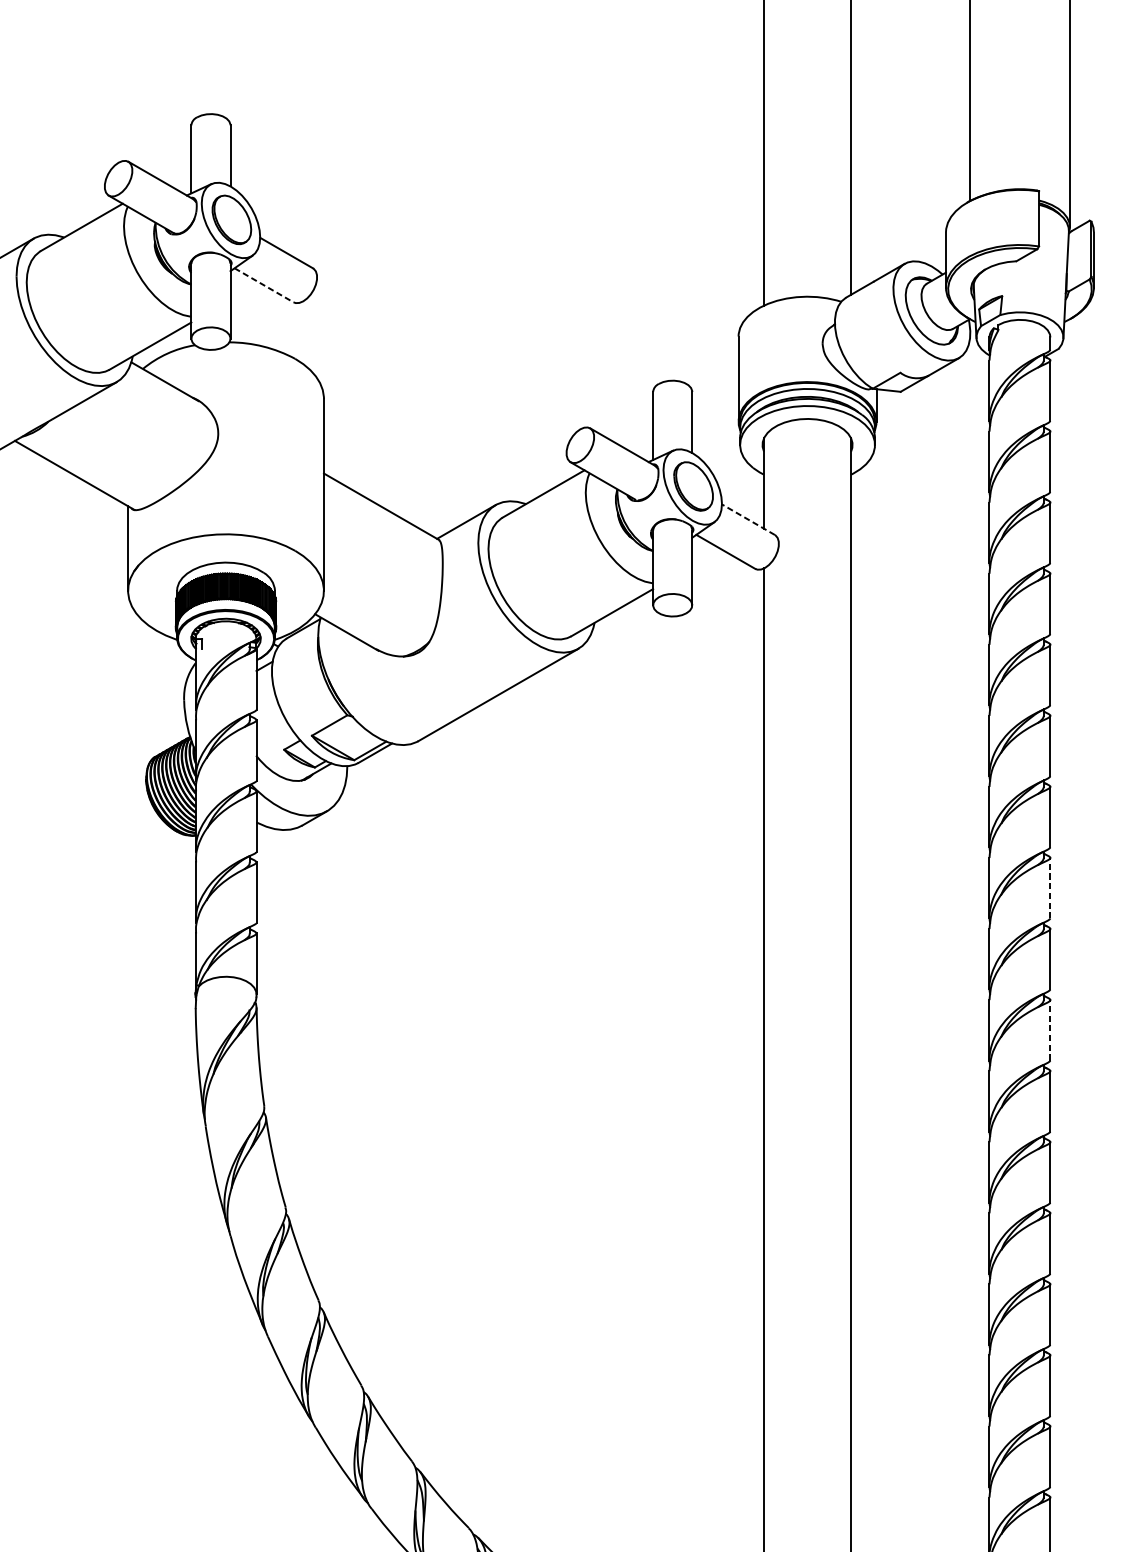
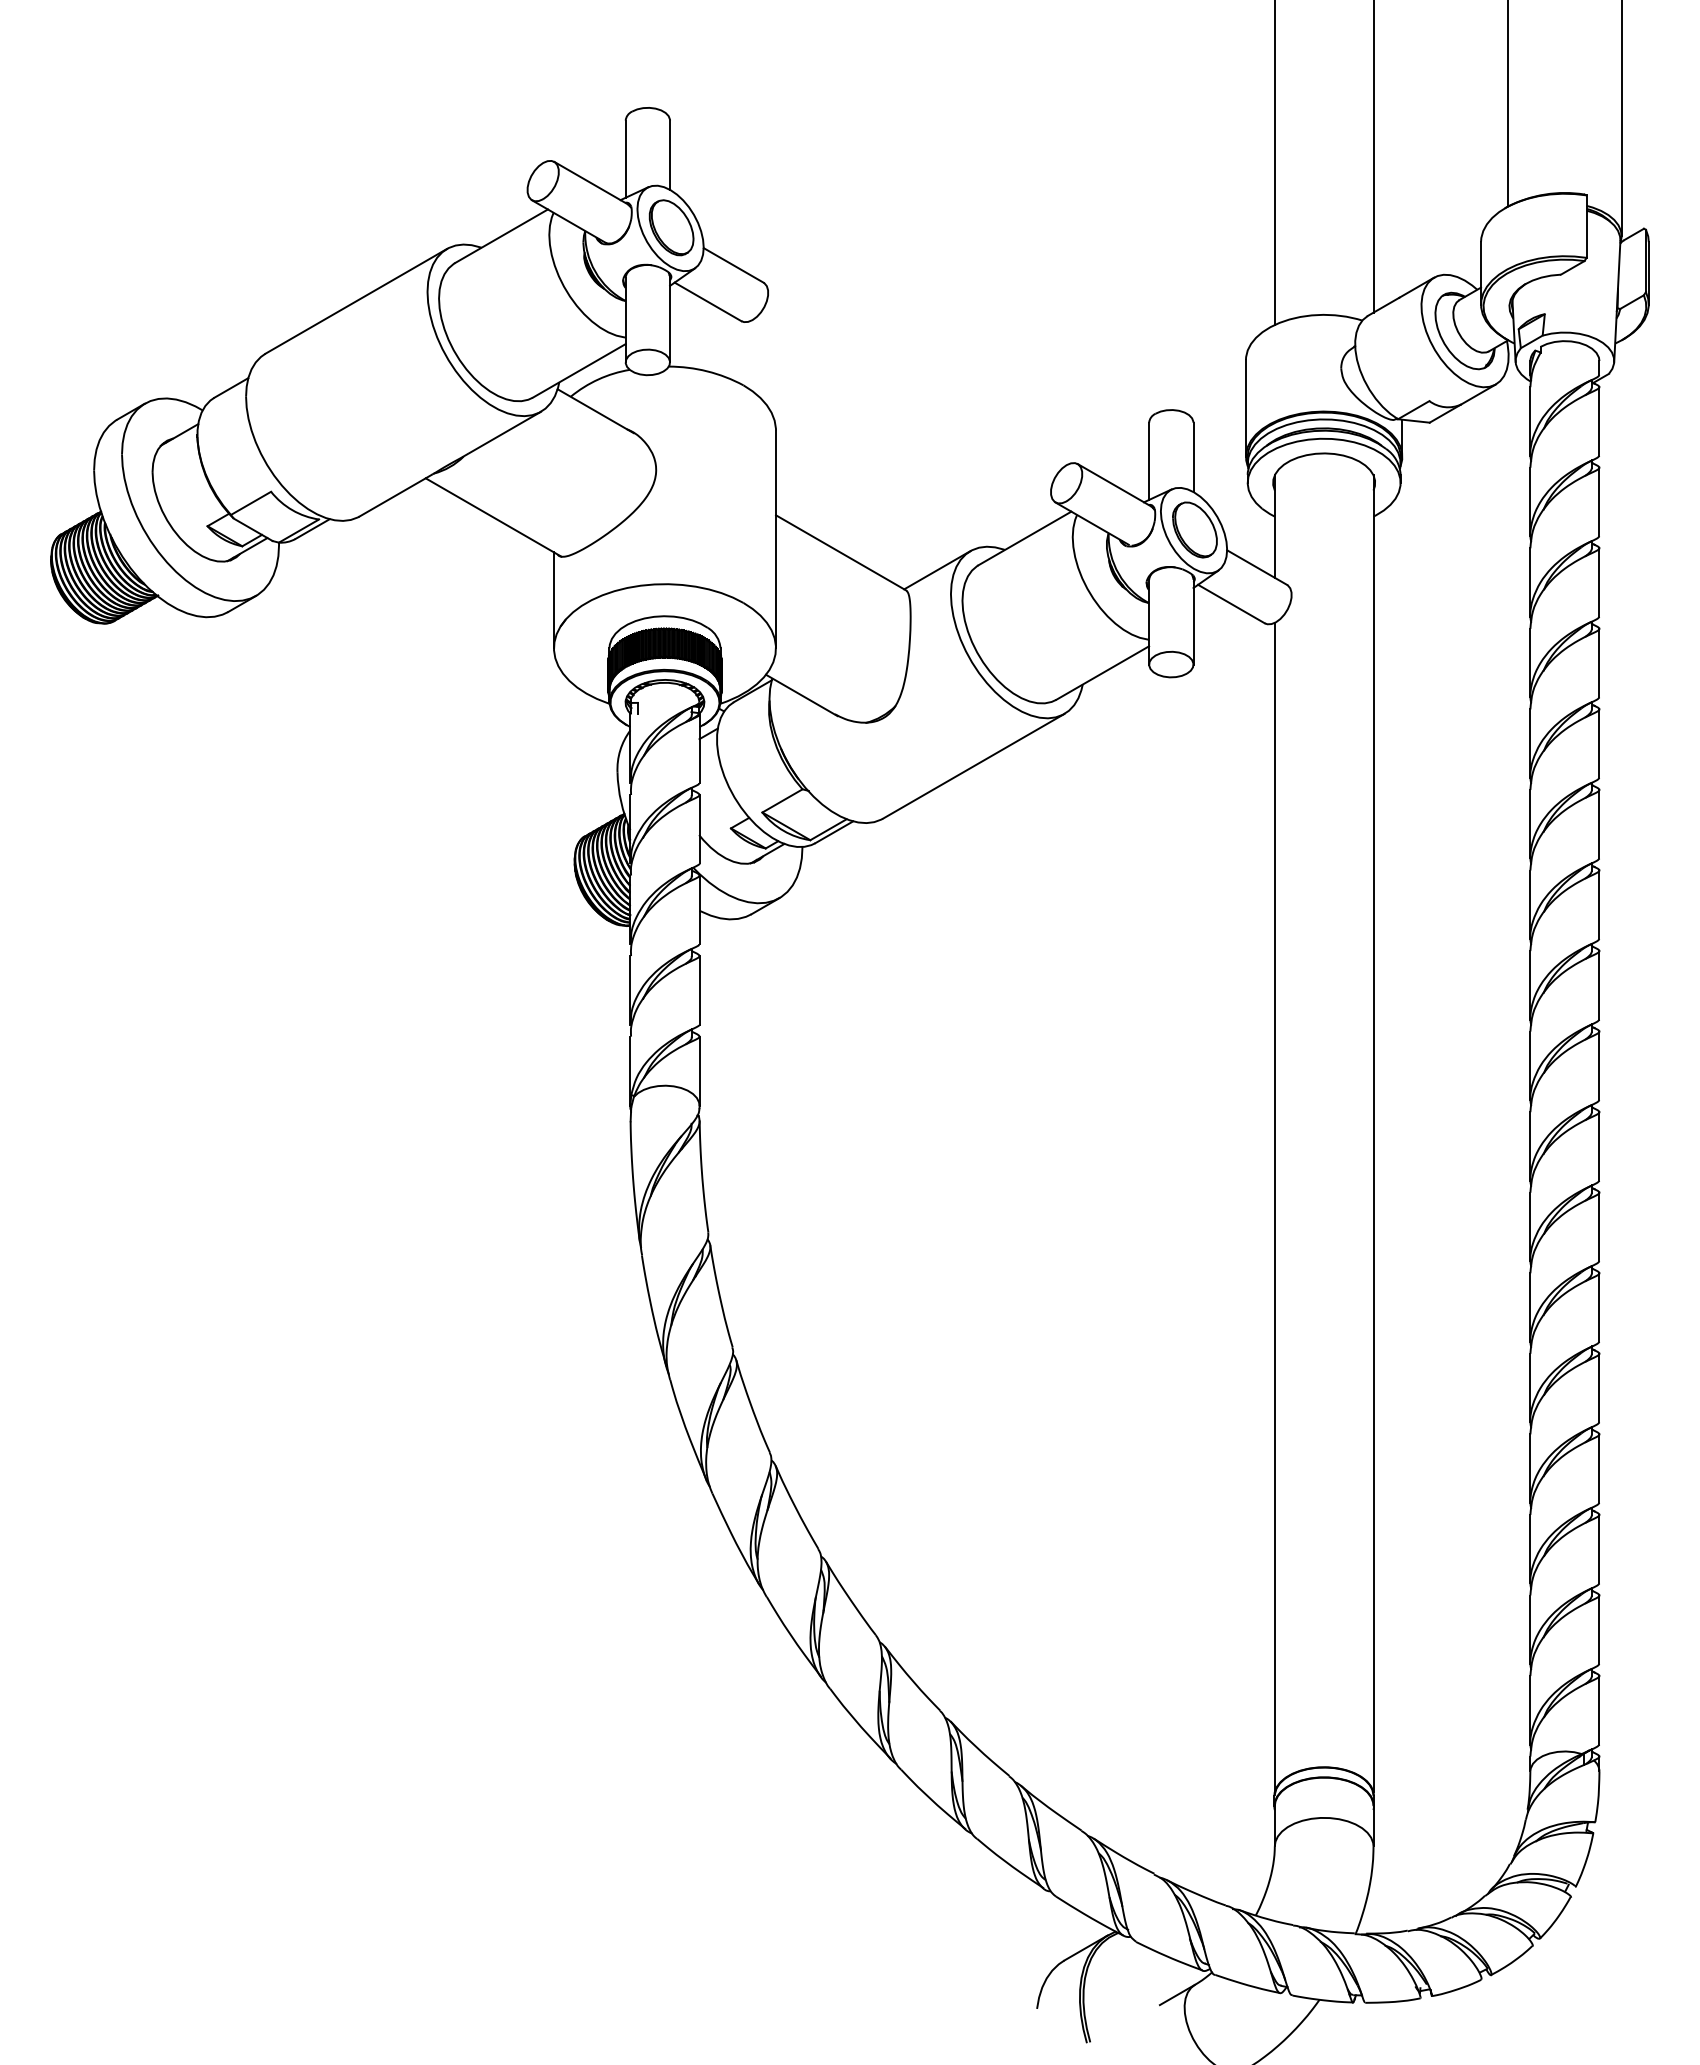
line: (264, 284) -> (708, 301), dashed -> solid
line: (748, 519) -> (1257, 567), dashed -> solid
line: (1050, 887) -> (1599, 984), dashed -> solid
line: (1050, 1029) -> (1599, 1145), dashed -> solid

